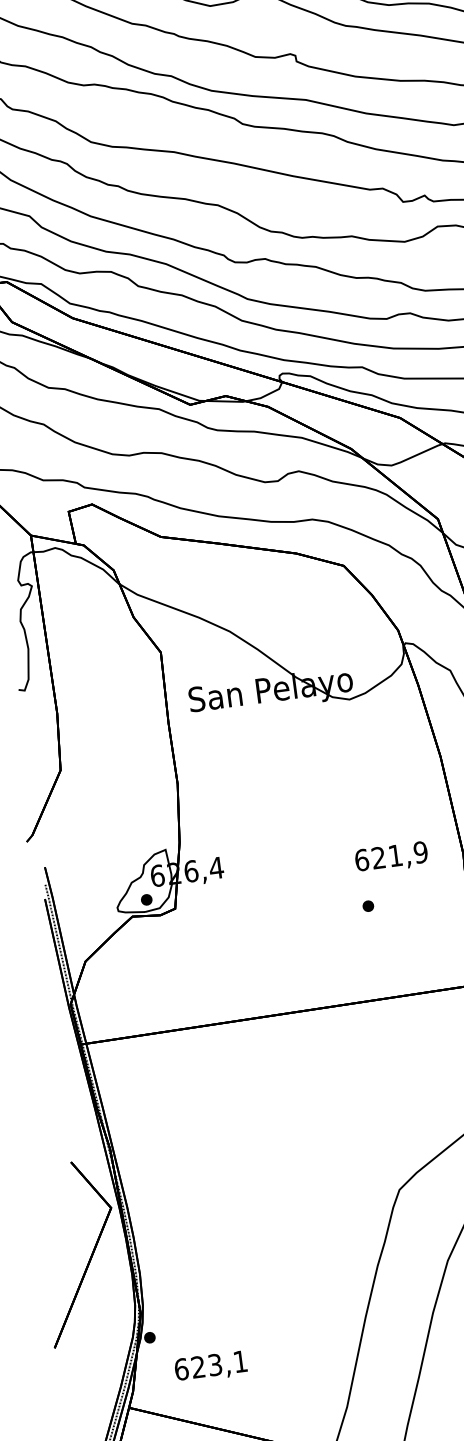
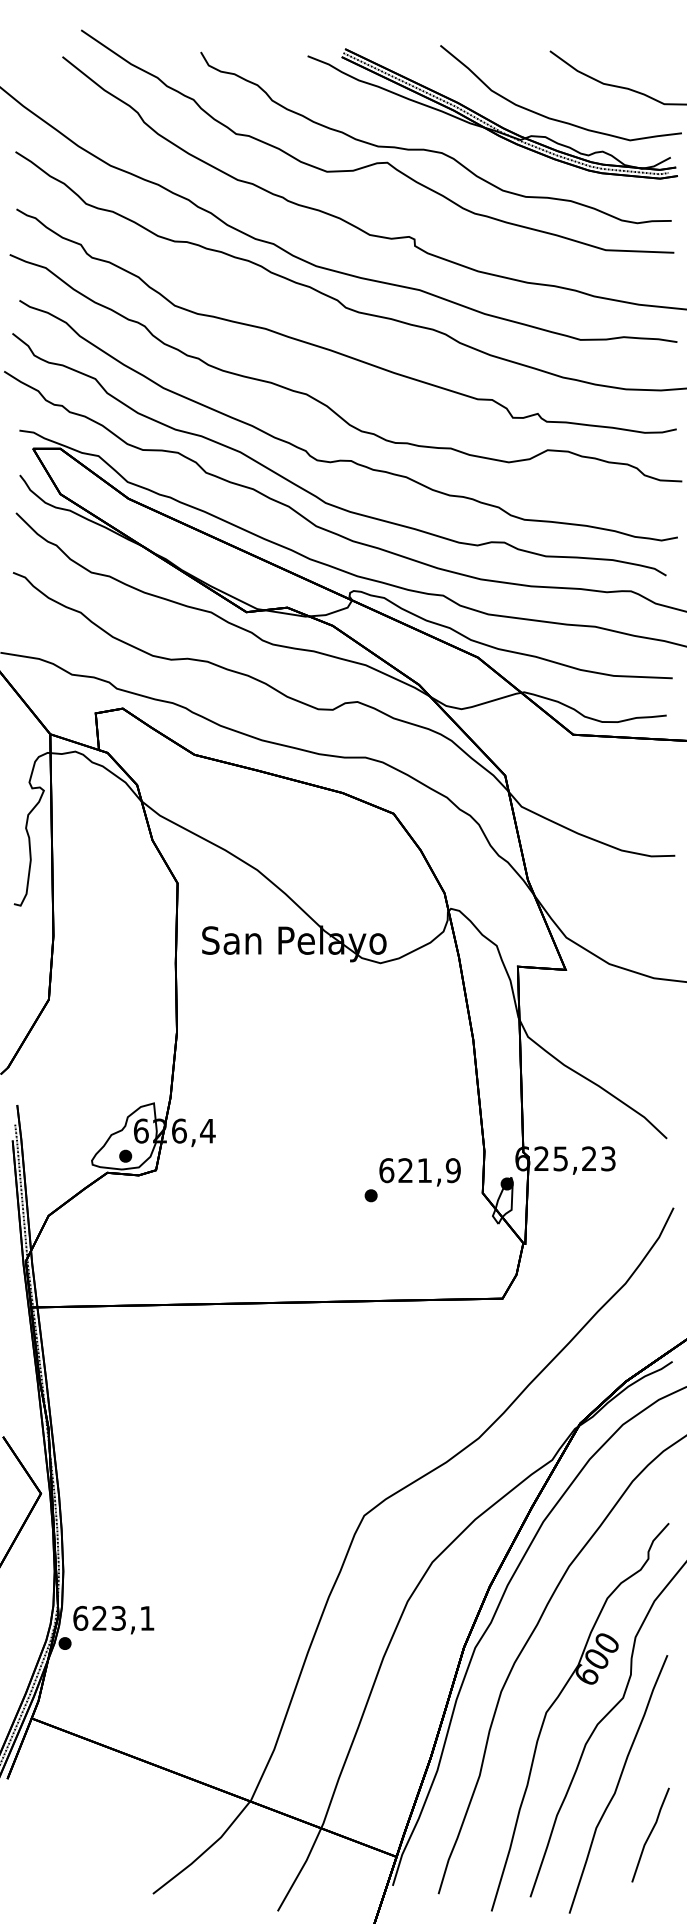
text: (391, 858) -> (419, 1172), moved
text: (210, 1367) -> (113, 1620), moved

